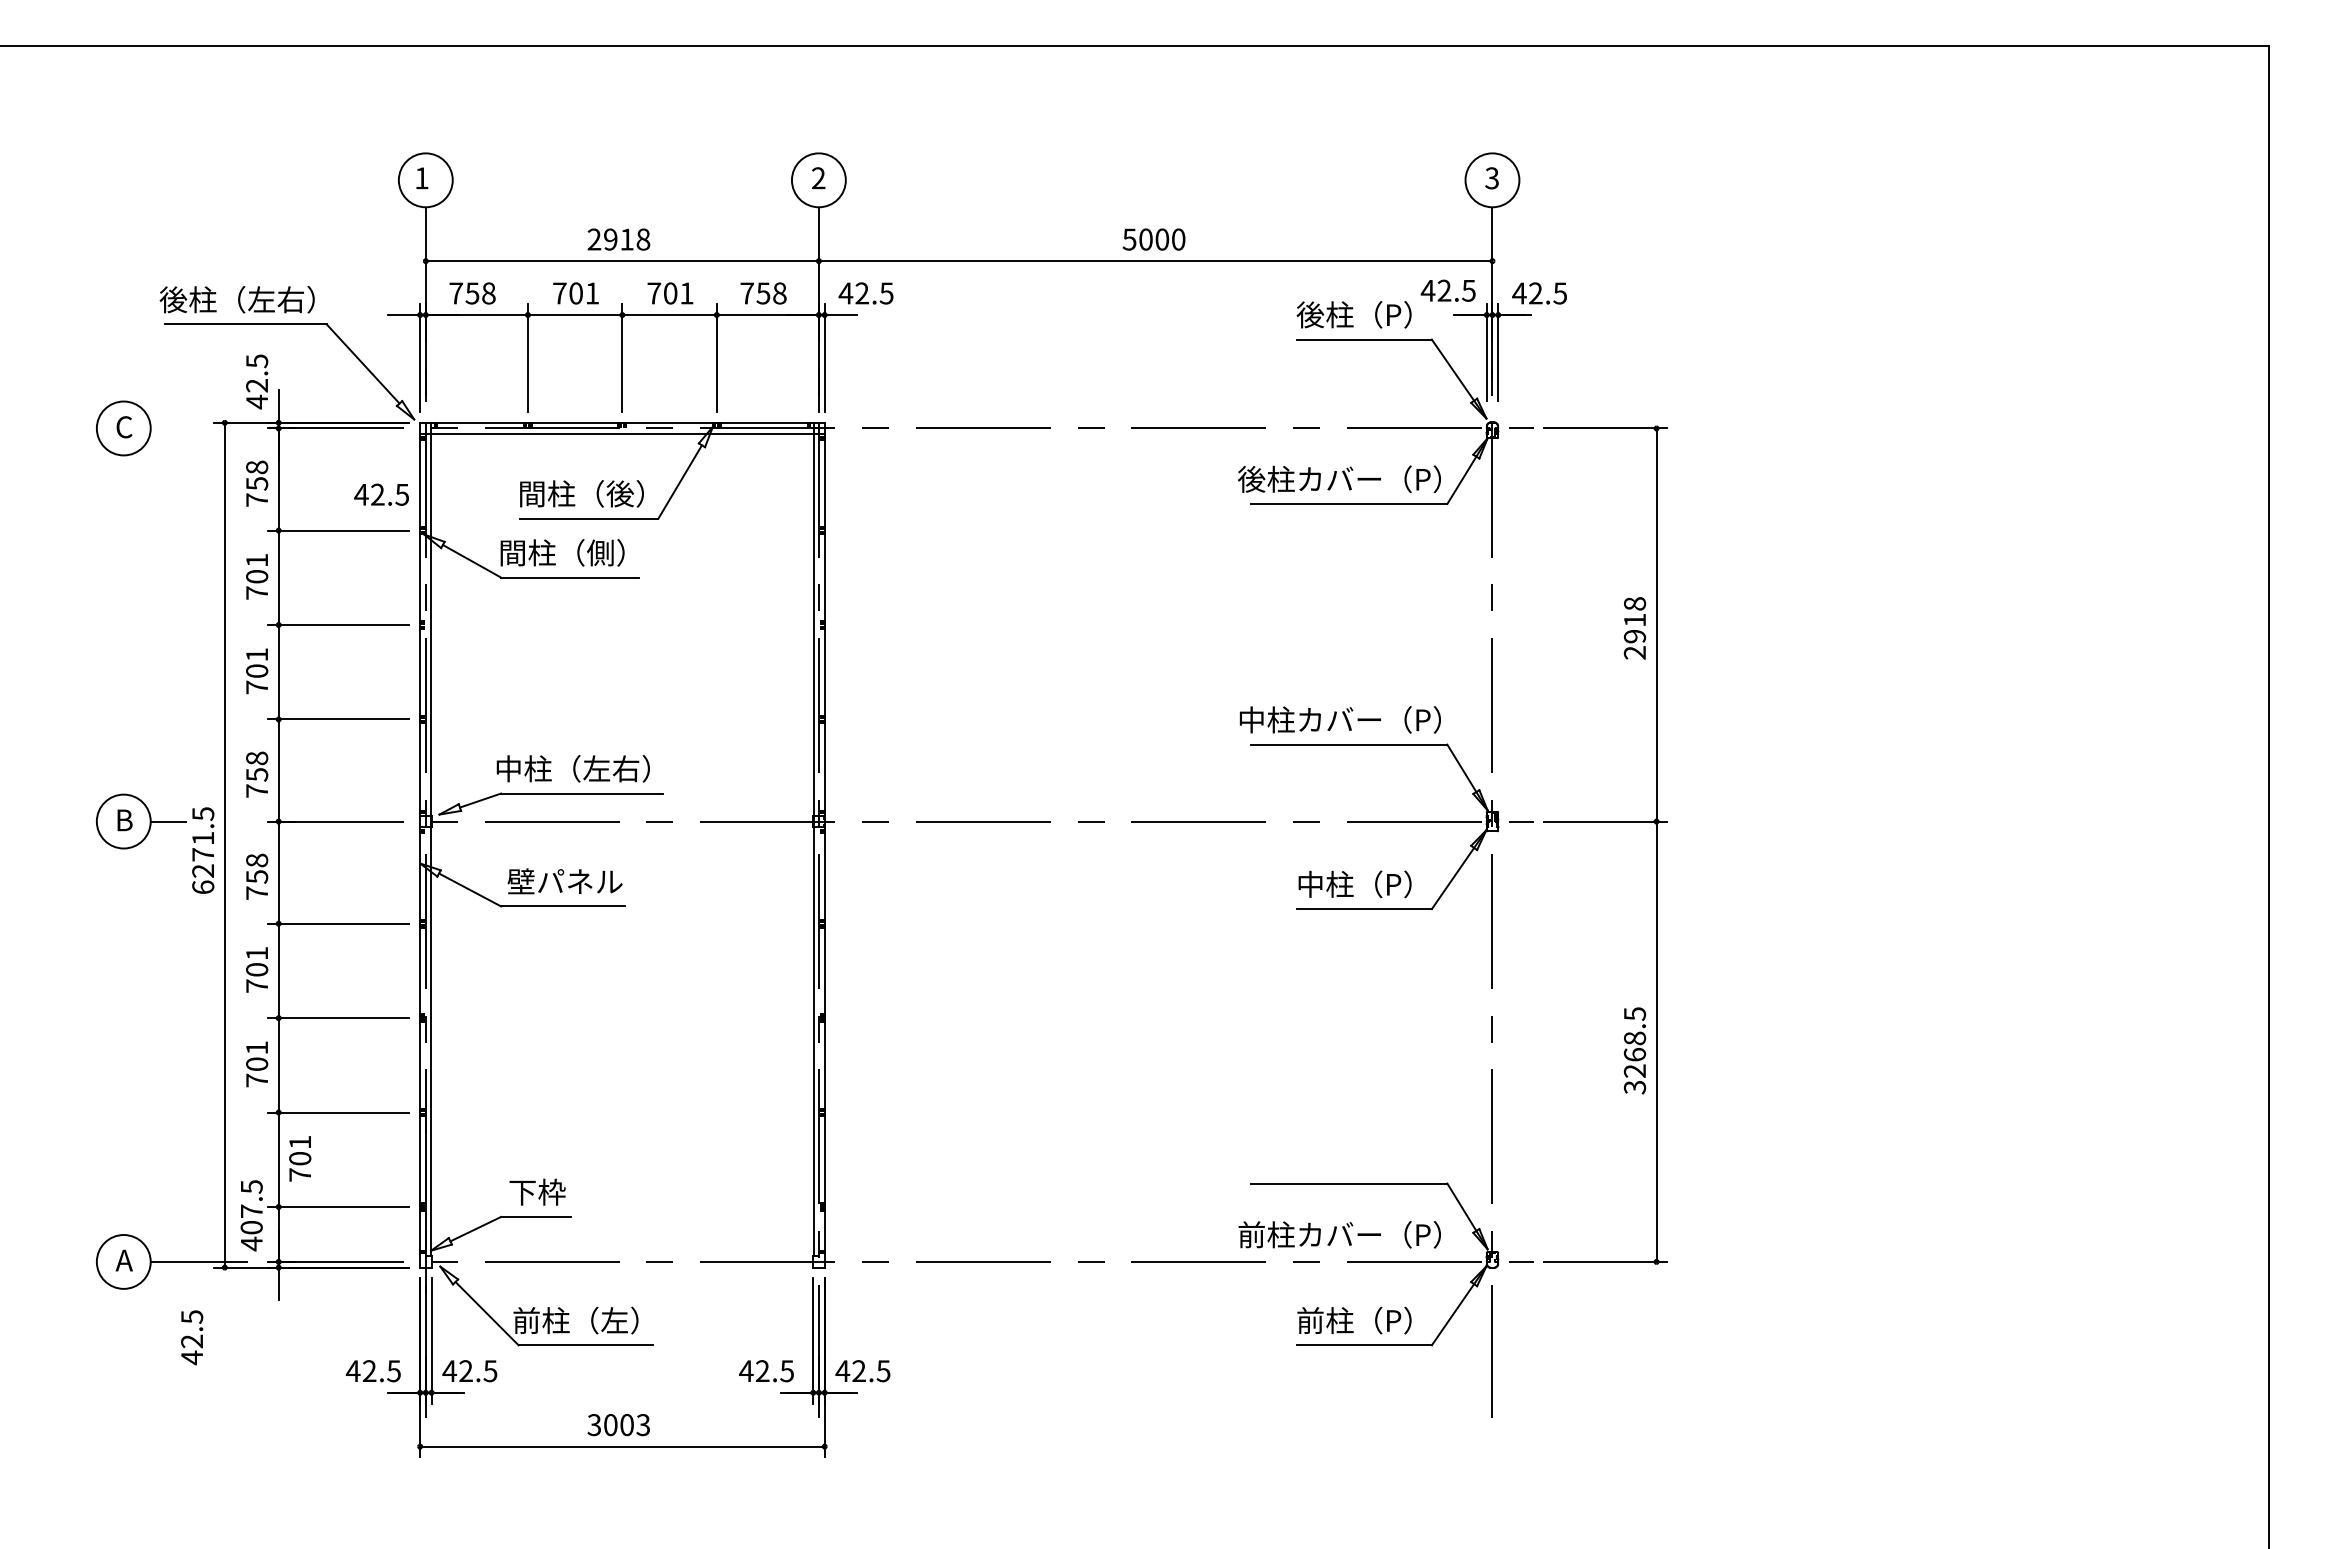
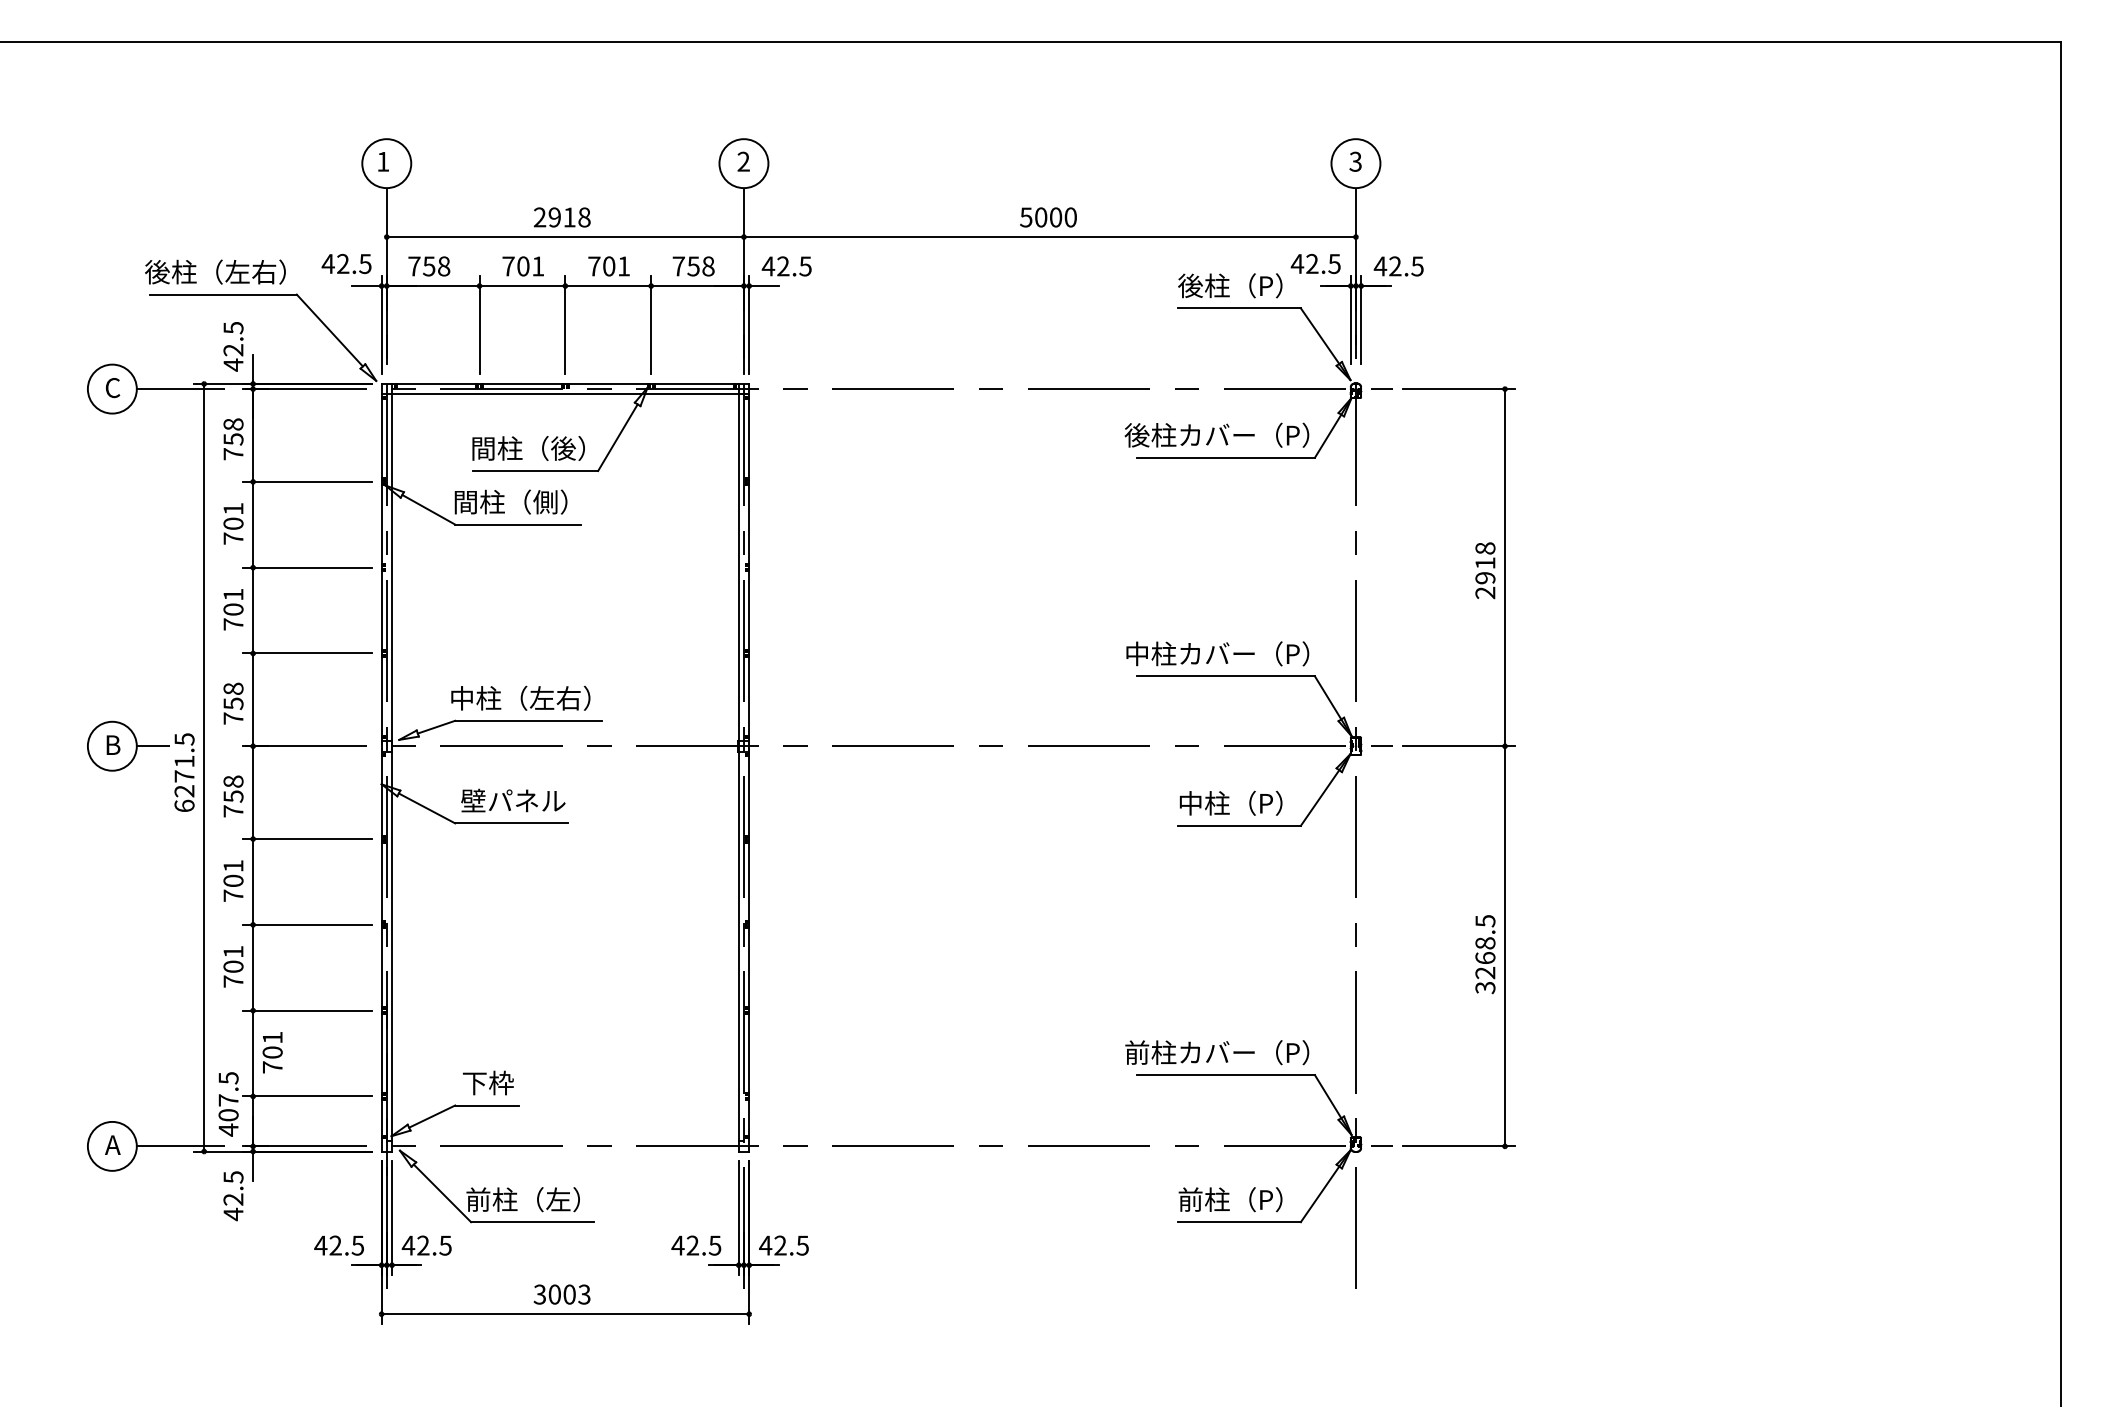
line: (198, 428) -> (180, 389), added
text: (381, 494) -> (346, 263), moved
text: (1339, 1234) -> (1216, 1052), moved
text: (192, 1337) -> (233, 1195), moved

